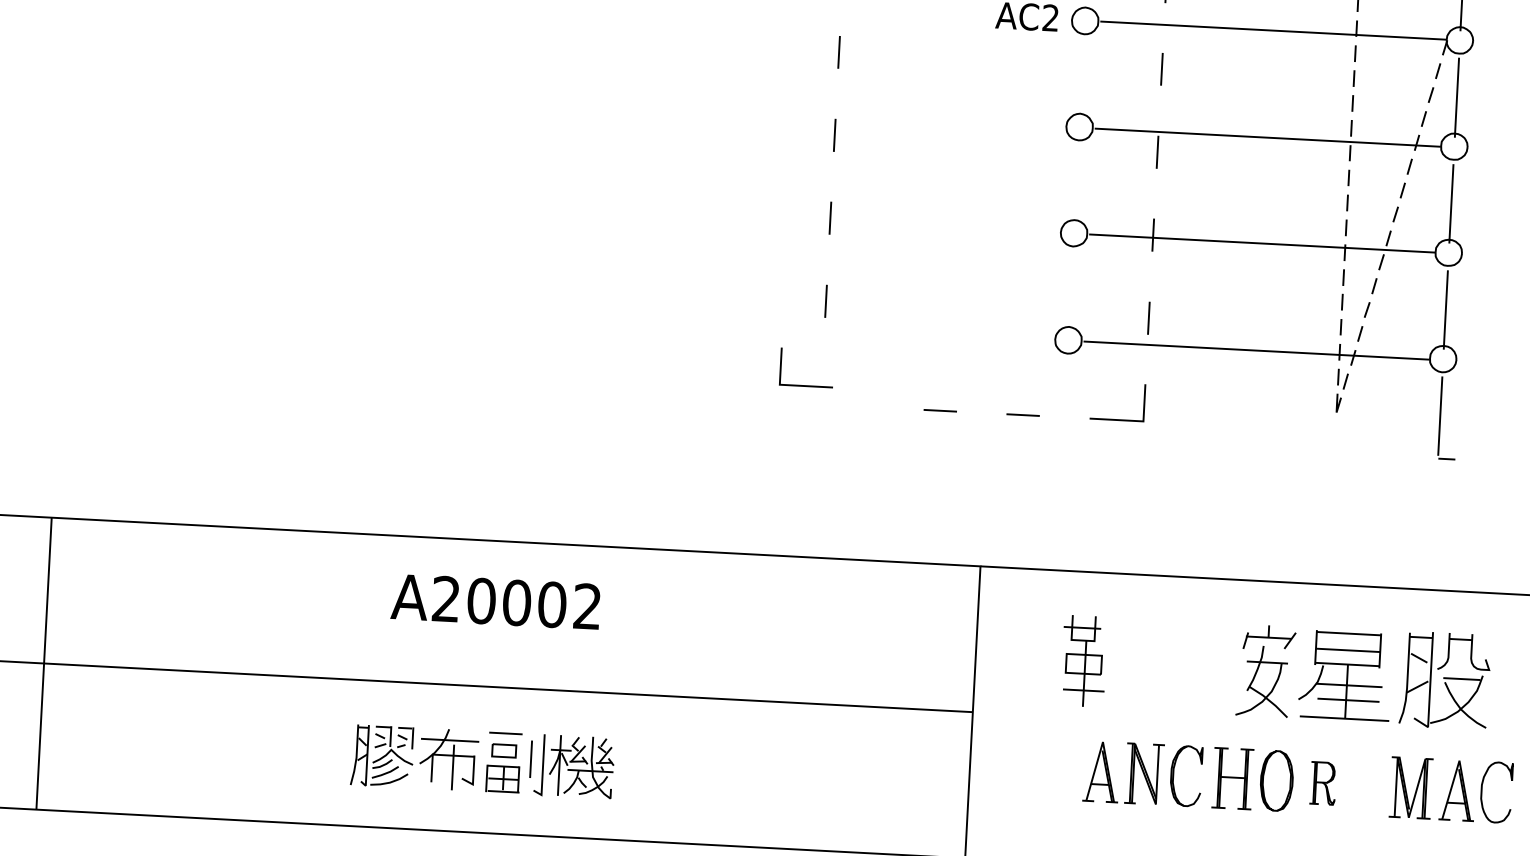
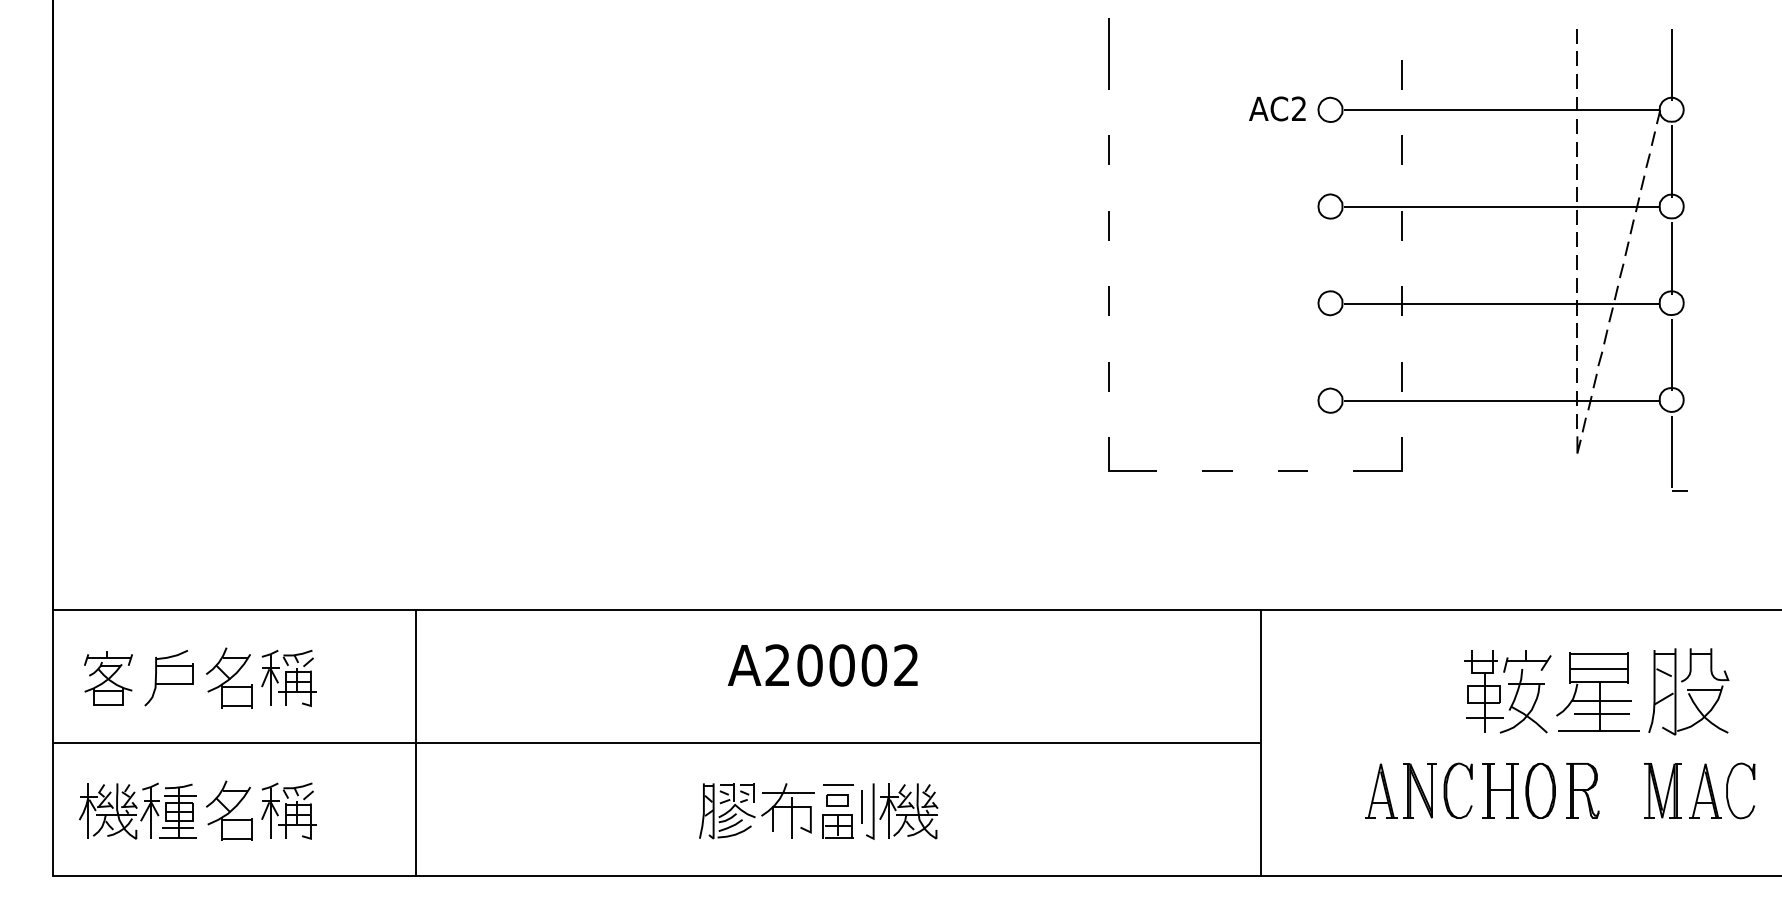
line: (806, 385) -> (1132, 470), moved
part: (1083, 661) -> (1483, 691), moved
part: (1322, 782) -> (1582, 790), size x1.43

